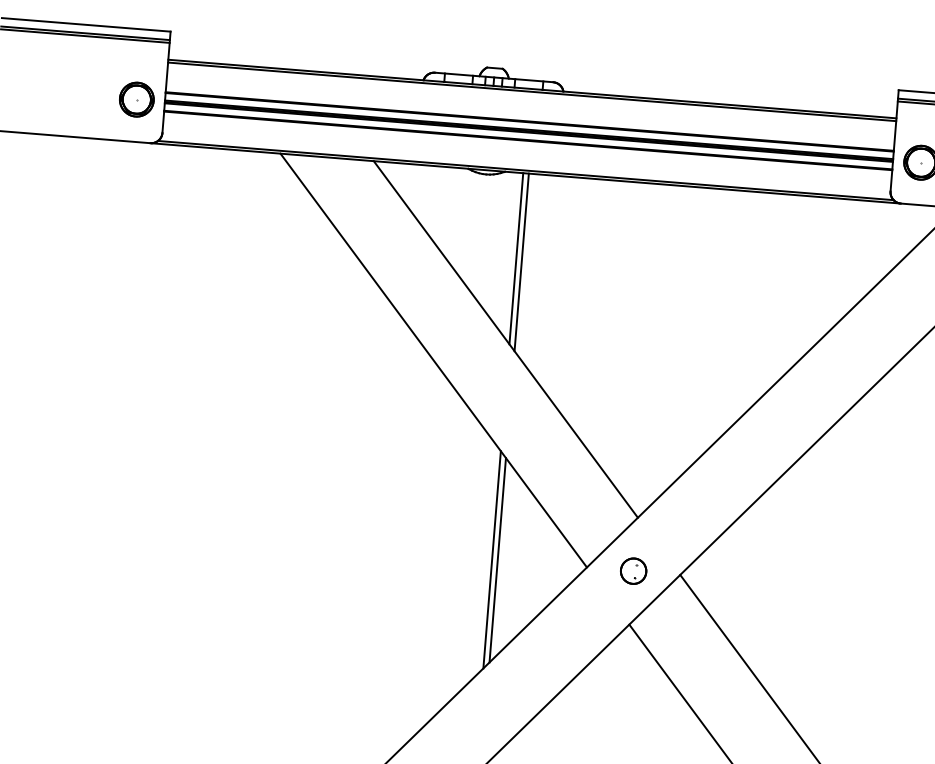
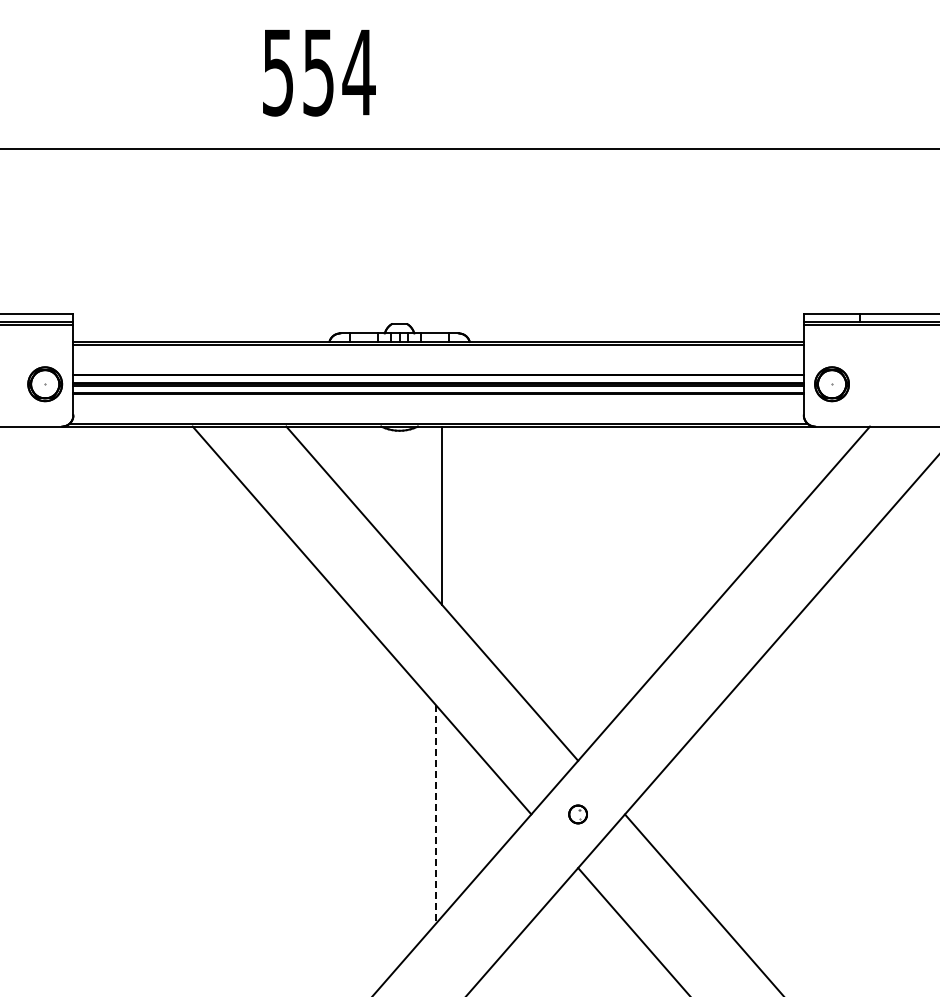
line: (516, 258) -> (436, 512), removed
line: (492, 559) -> (436, 814), solid -> dashed
line: (497, 559) -> (441, 813), removed
part: (632, 571) -> (577, 814), size x0.7

